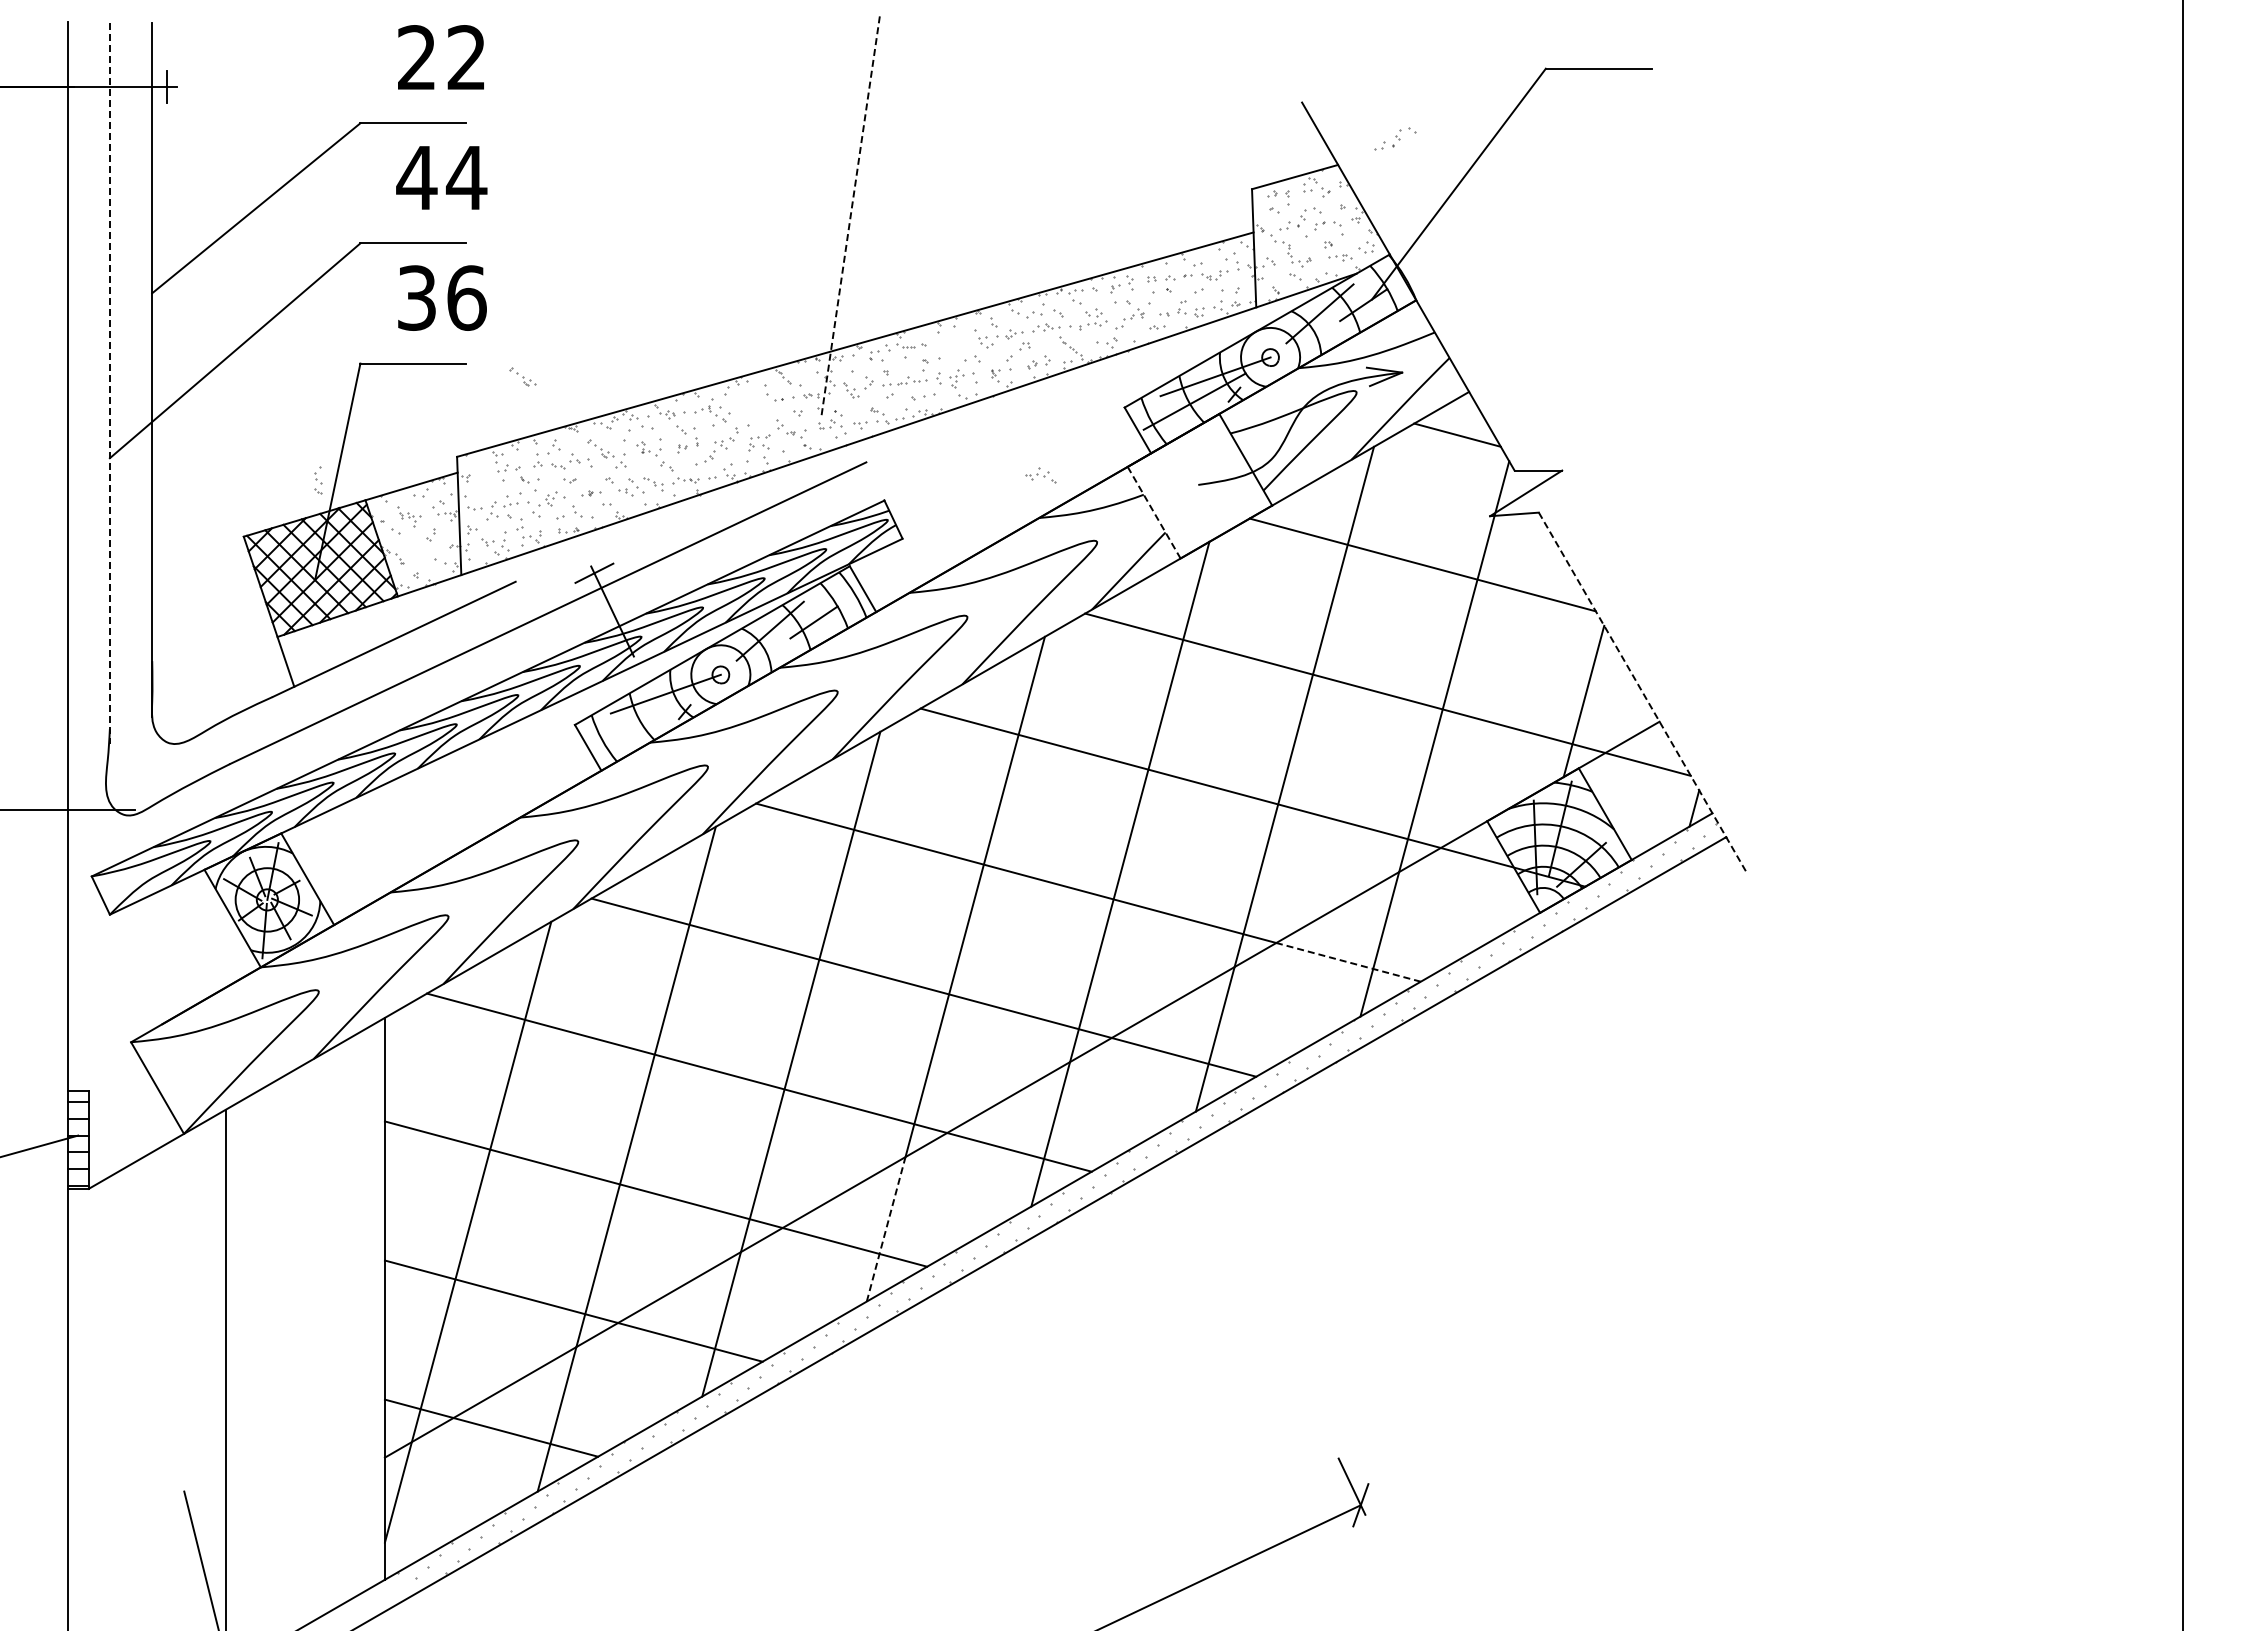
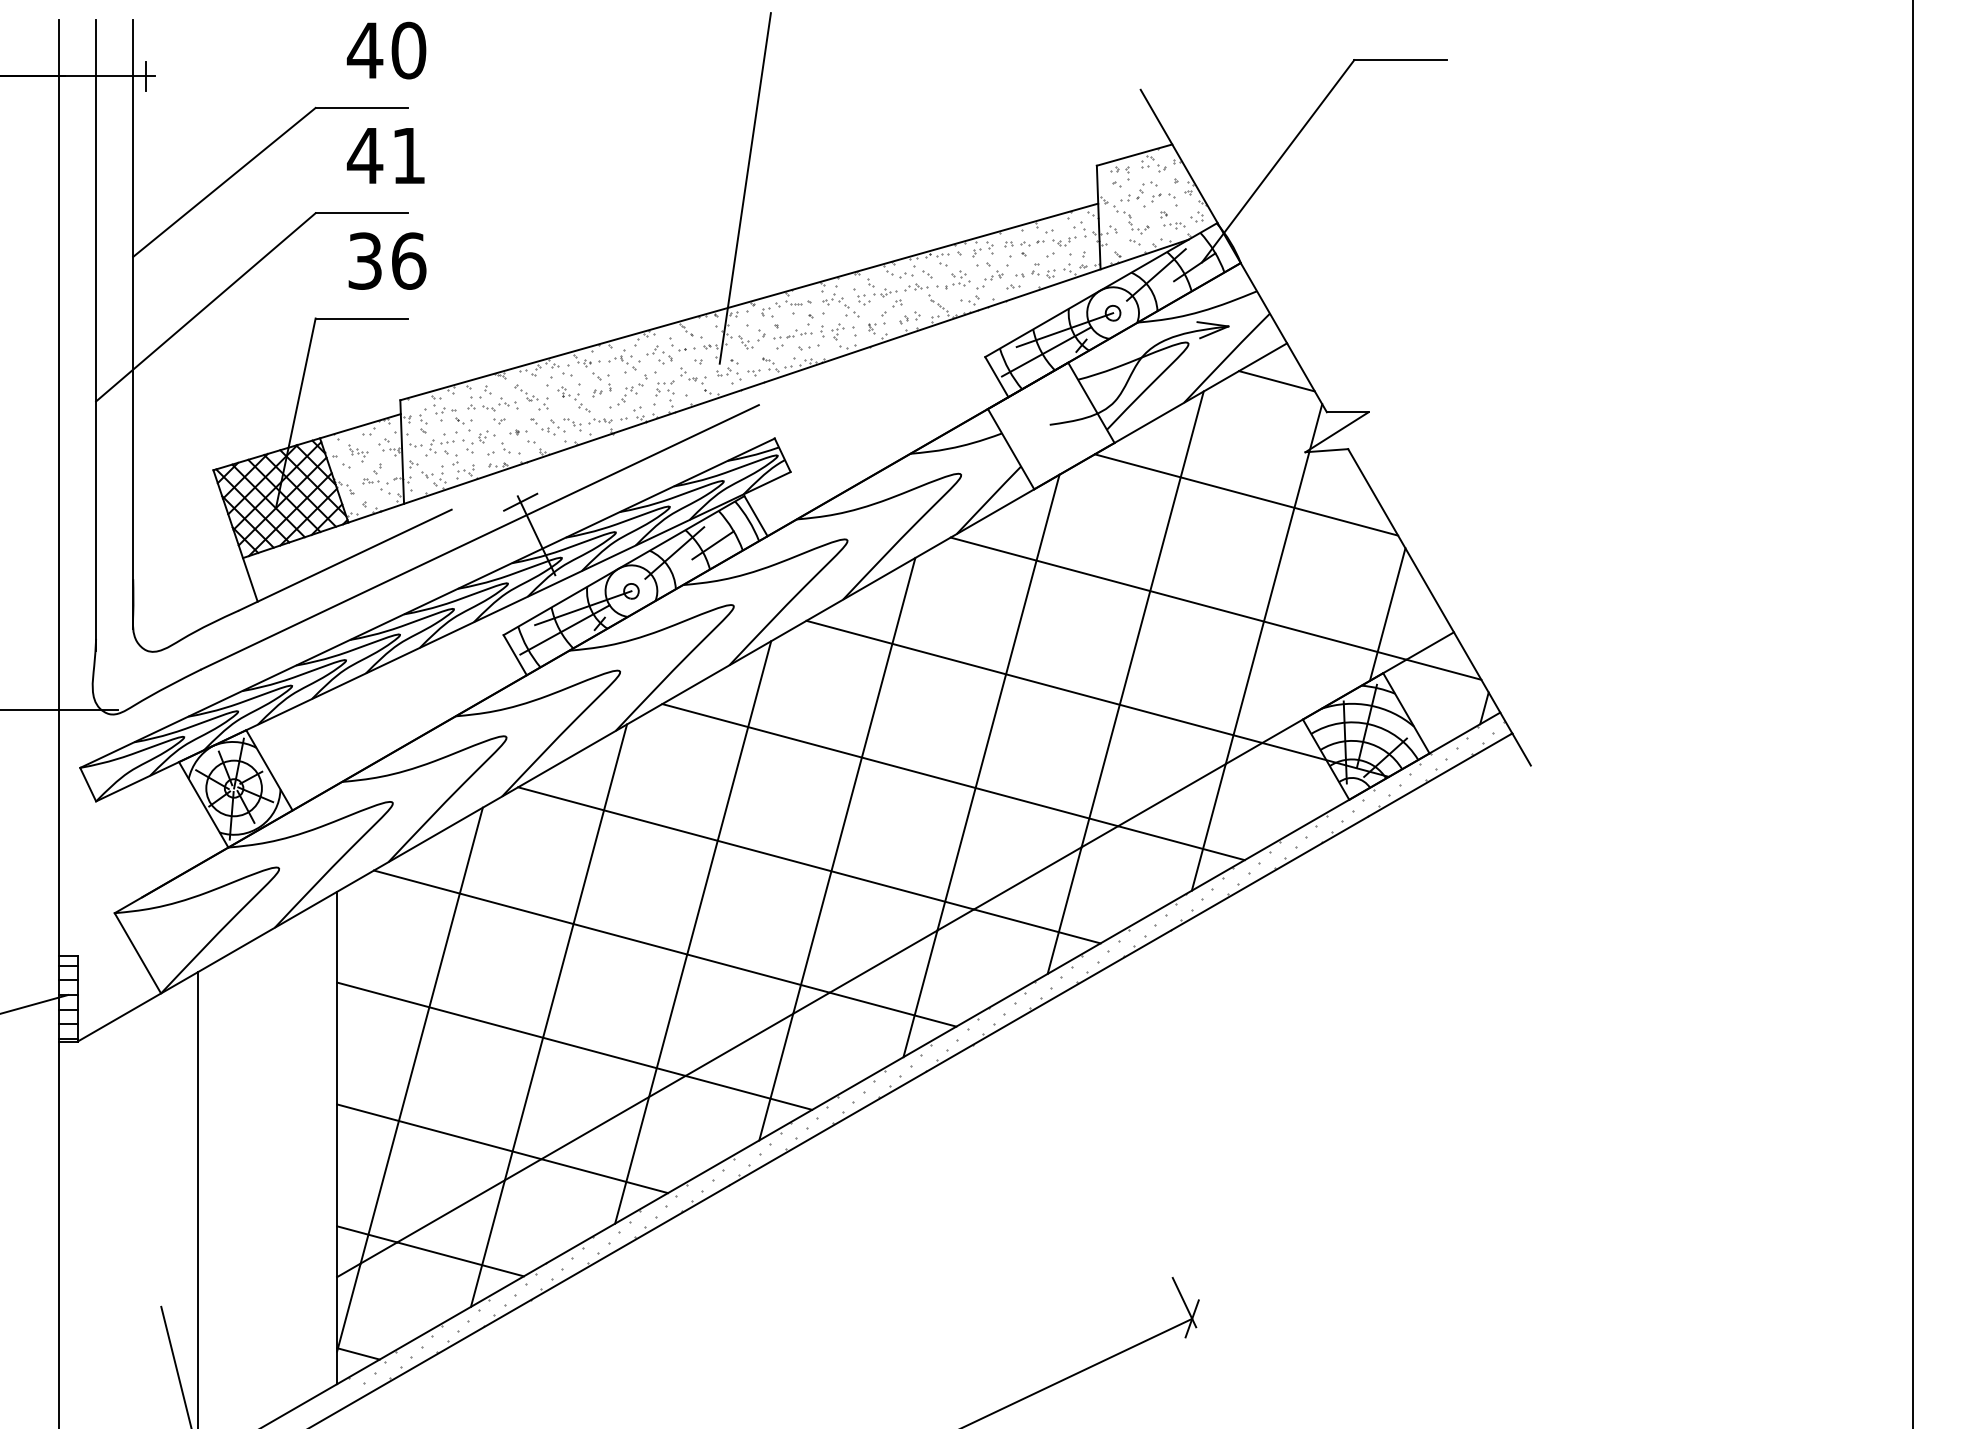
text: (441, 57) -> (386, 50), 22 -> 40
part: (1395, 138) -> (1222, 121), removed
text: (466, 177) -> (408, 155), 44 -> 41
line: (850, 214) -> (745, 187), dashed -> solid
part: (522, 376) -> (457, 329), removed
line: (109, 383) -> (95, 335), dashed -> solid
part: (752, 404) -> (659, 354), added
part: (1040, 475) -> (835, 300), moved
part: (318, 480) -> (423, 420), moved
line: (1154, 512) -> (1011, 449), dashed -> solid
part: (427, 548) -> (374, 480), added
line: (1643, 693) -> (1439, 607), dashed -> solid
line: (645, 718) -> (565, 629), added
line: (1348, 962) -> (1181, 843), dashed -> solid
line: (886, 1229) -> (776, 1077), dashed -> solid
line: (408, 1544) -> (357, 1353), added

